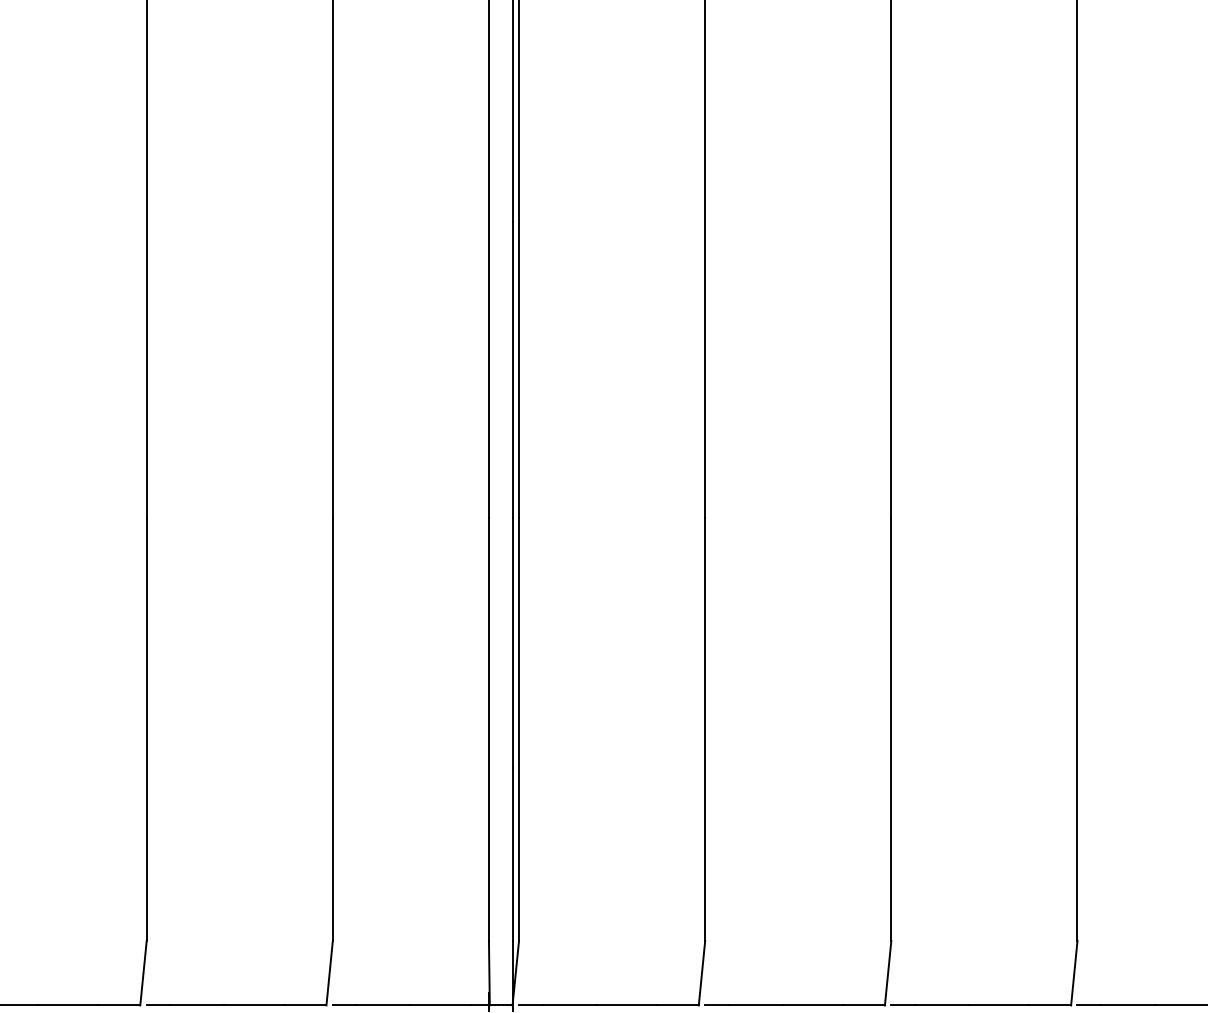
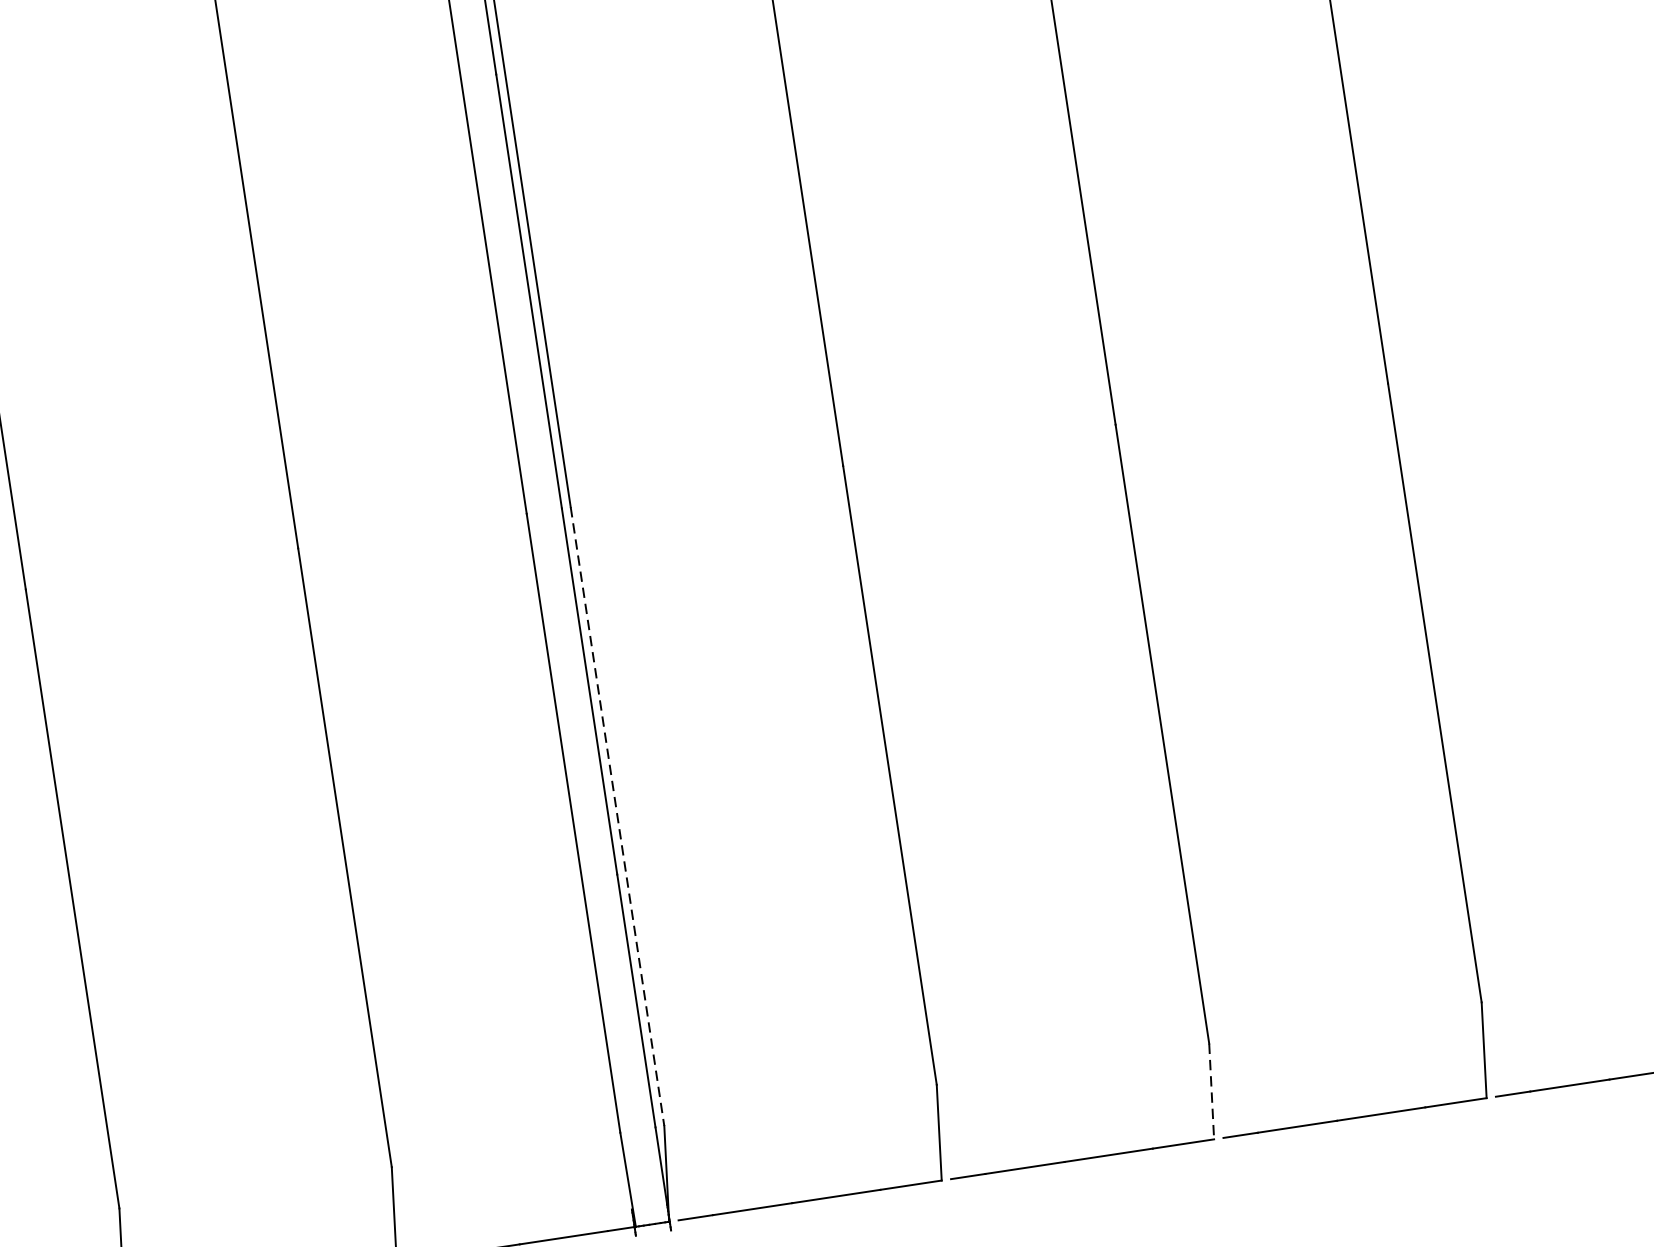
line: (519, 730) -> (618, 817), solid -> dashed
line: (888, 973) -> (1212, 1091), solid -> dashed

